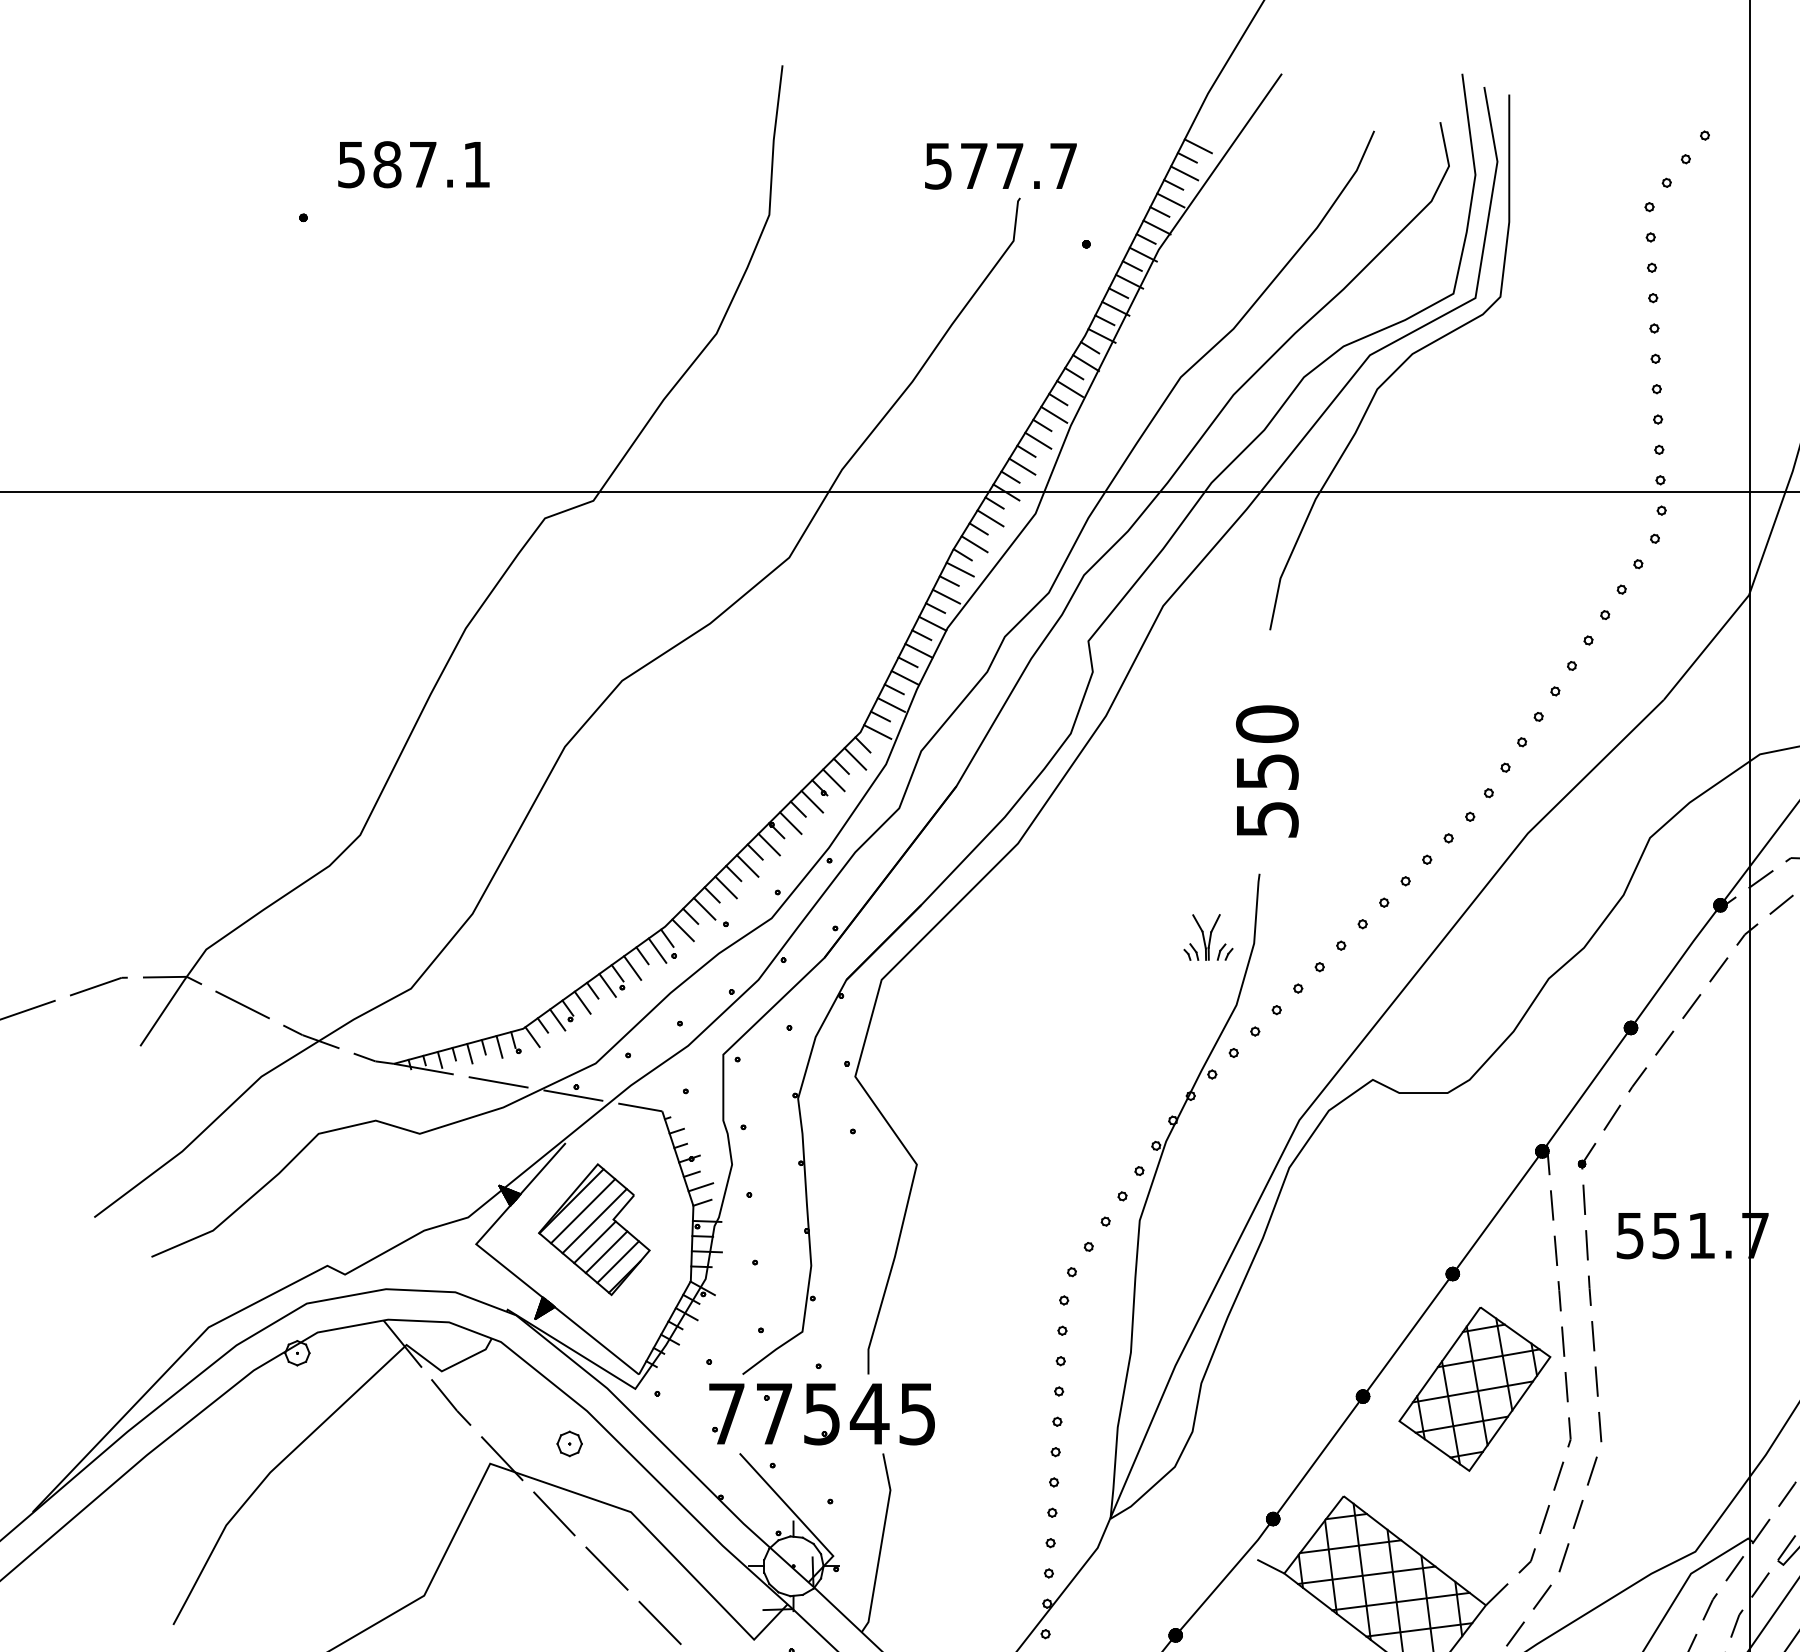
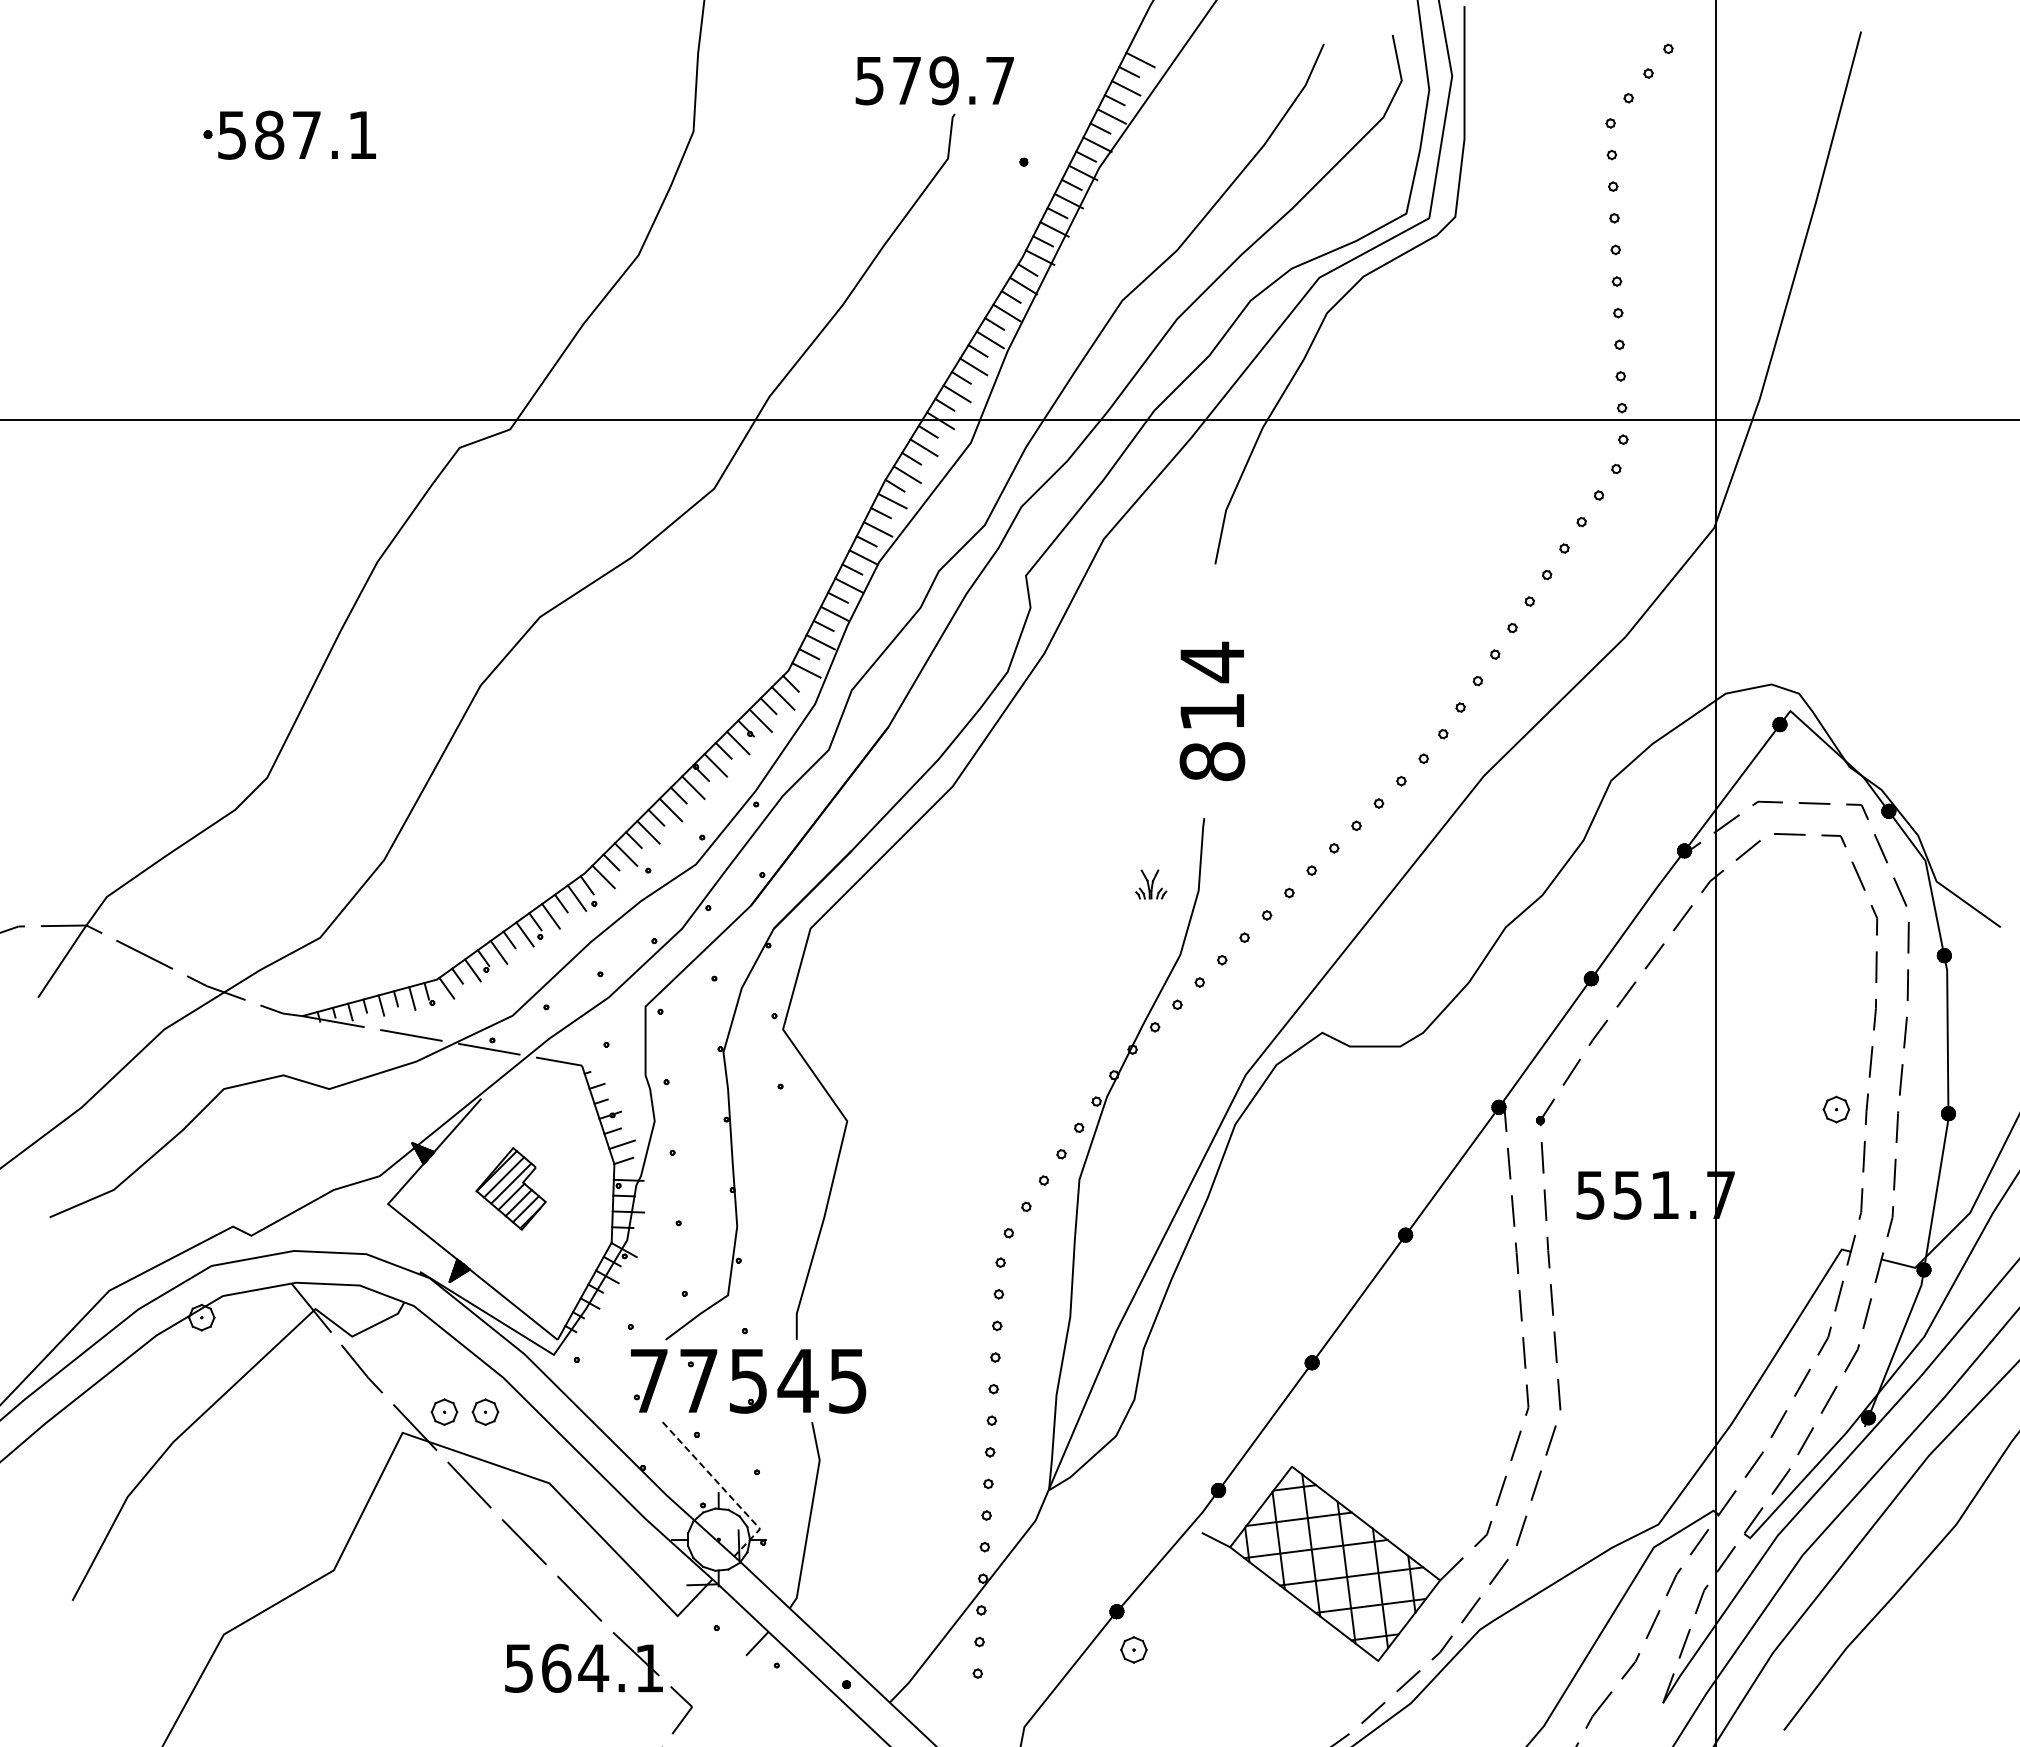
text: (413, 163) -> (296, 134), moved
text: (1009, 165) -> (943, 80), 577.7 -> 579.7
text: (1267, 771) -> (1212, 711), 550 -> 814
part: (1208, 937) -> (1151, 884), size x0.6
part: (593, 1229) -> (510, 1188), size x0.6
part: (1474, 1389) -> (1428, 1355), removed
part: (530, 1443) -> (444, 1411), added
line: (799, 1518) -> (724, 1489), solid -> dashed

